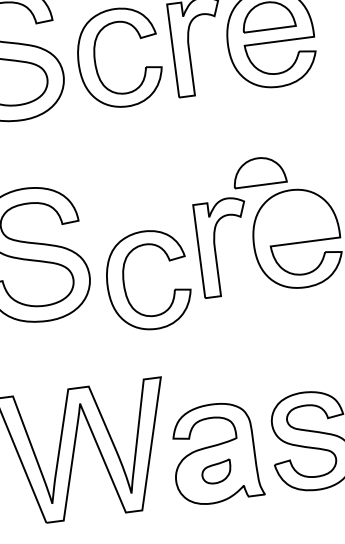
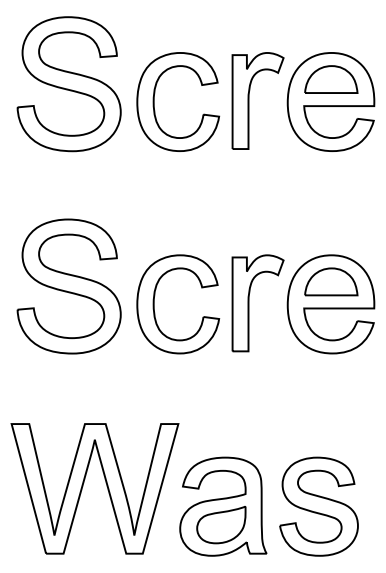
part: (259, 171) -> (331, 281), moved
part: (124, 283) -> (154, 304), moved
part: (216, 472) -> (221, 525), size x1.67

